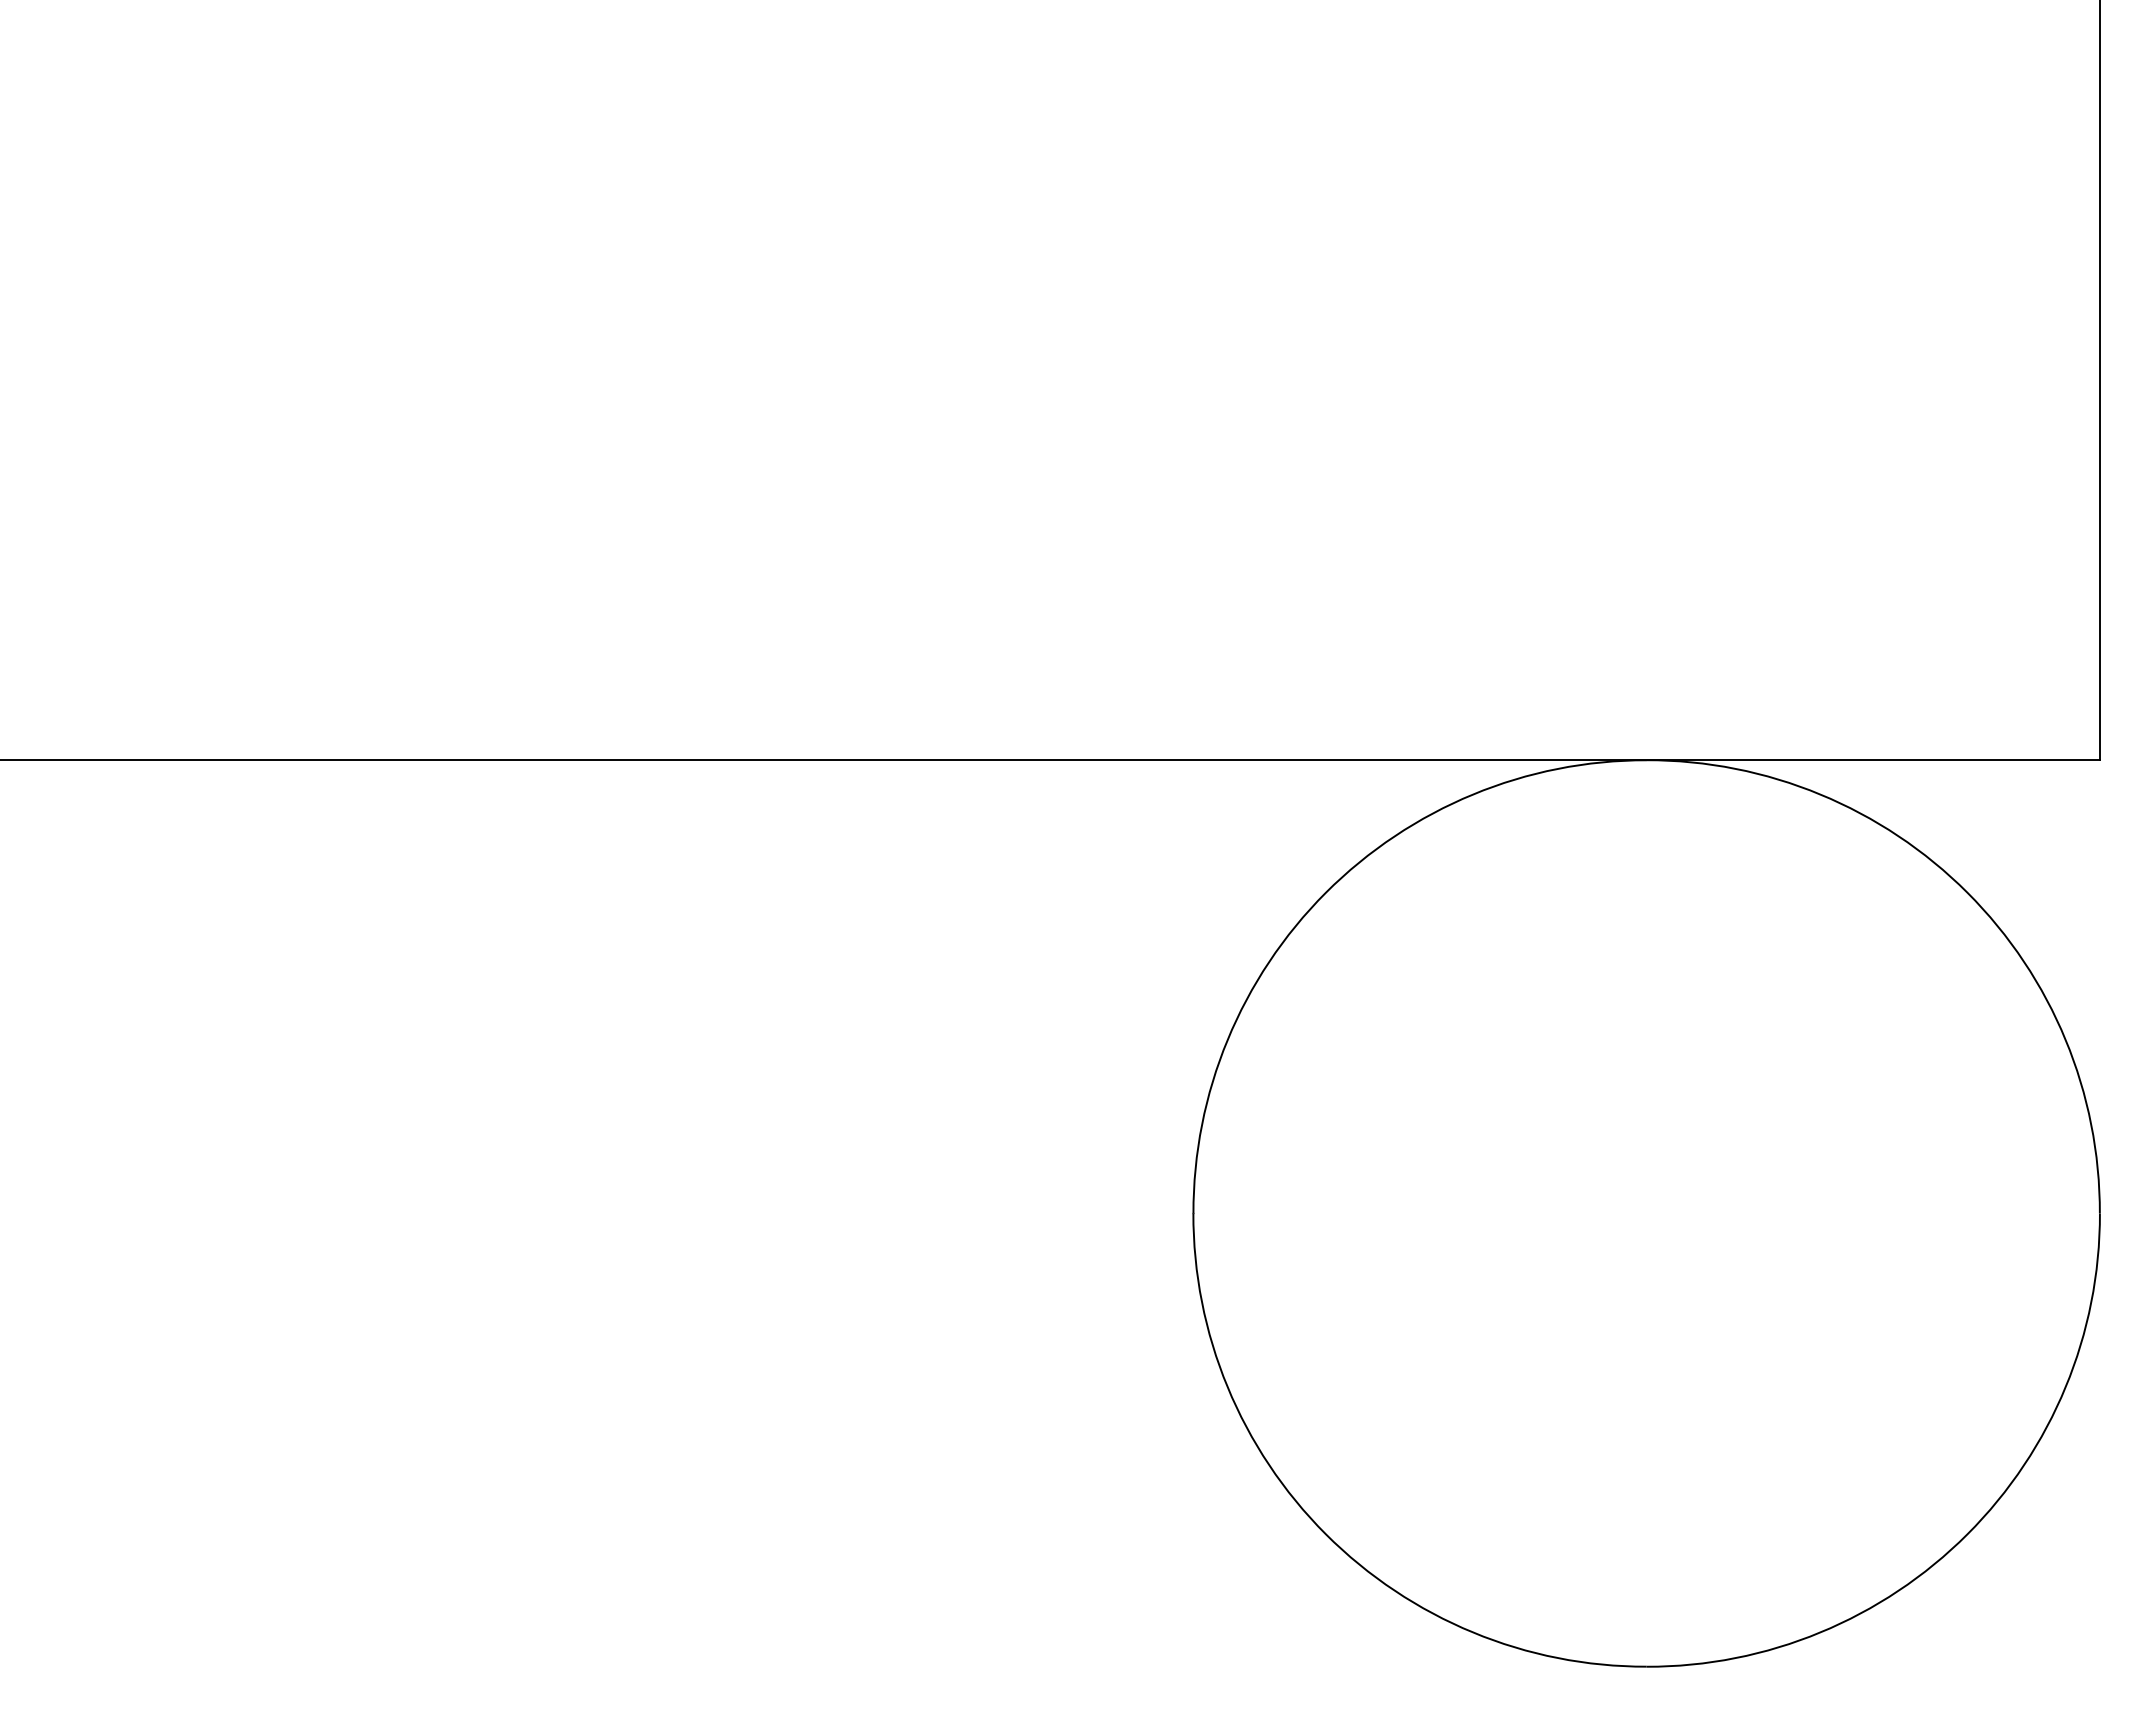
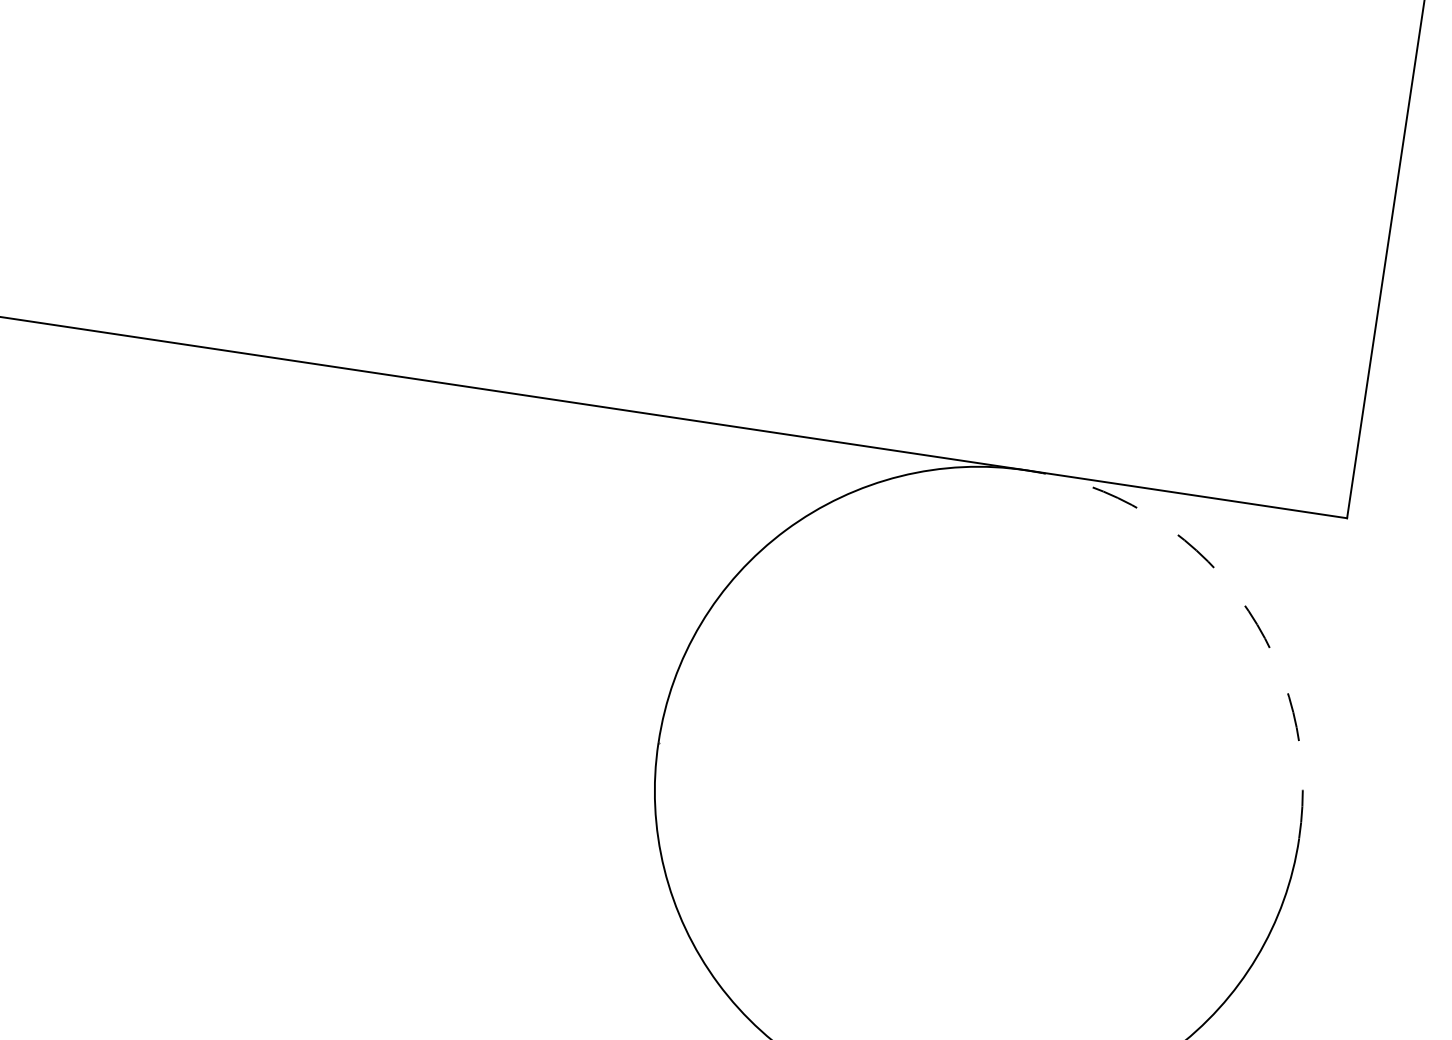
arc: (1967, 892) -> (1239, 597), solid -> dashed

